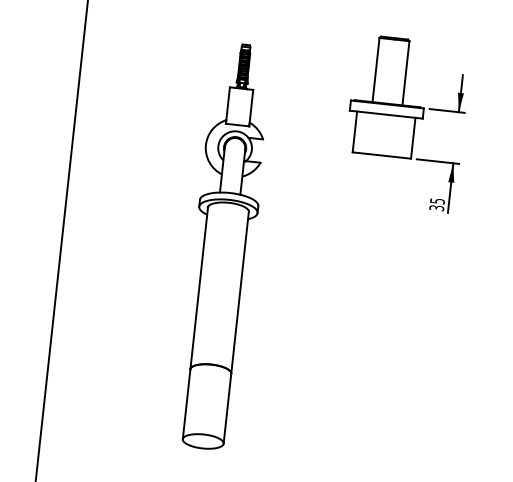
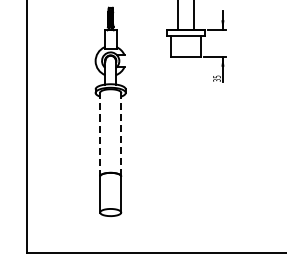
line: (199, 288) -> (100, 134), solid -> dashed
line: (240, 292) -> (121, 134), solid -> dashed

